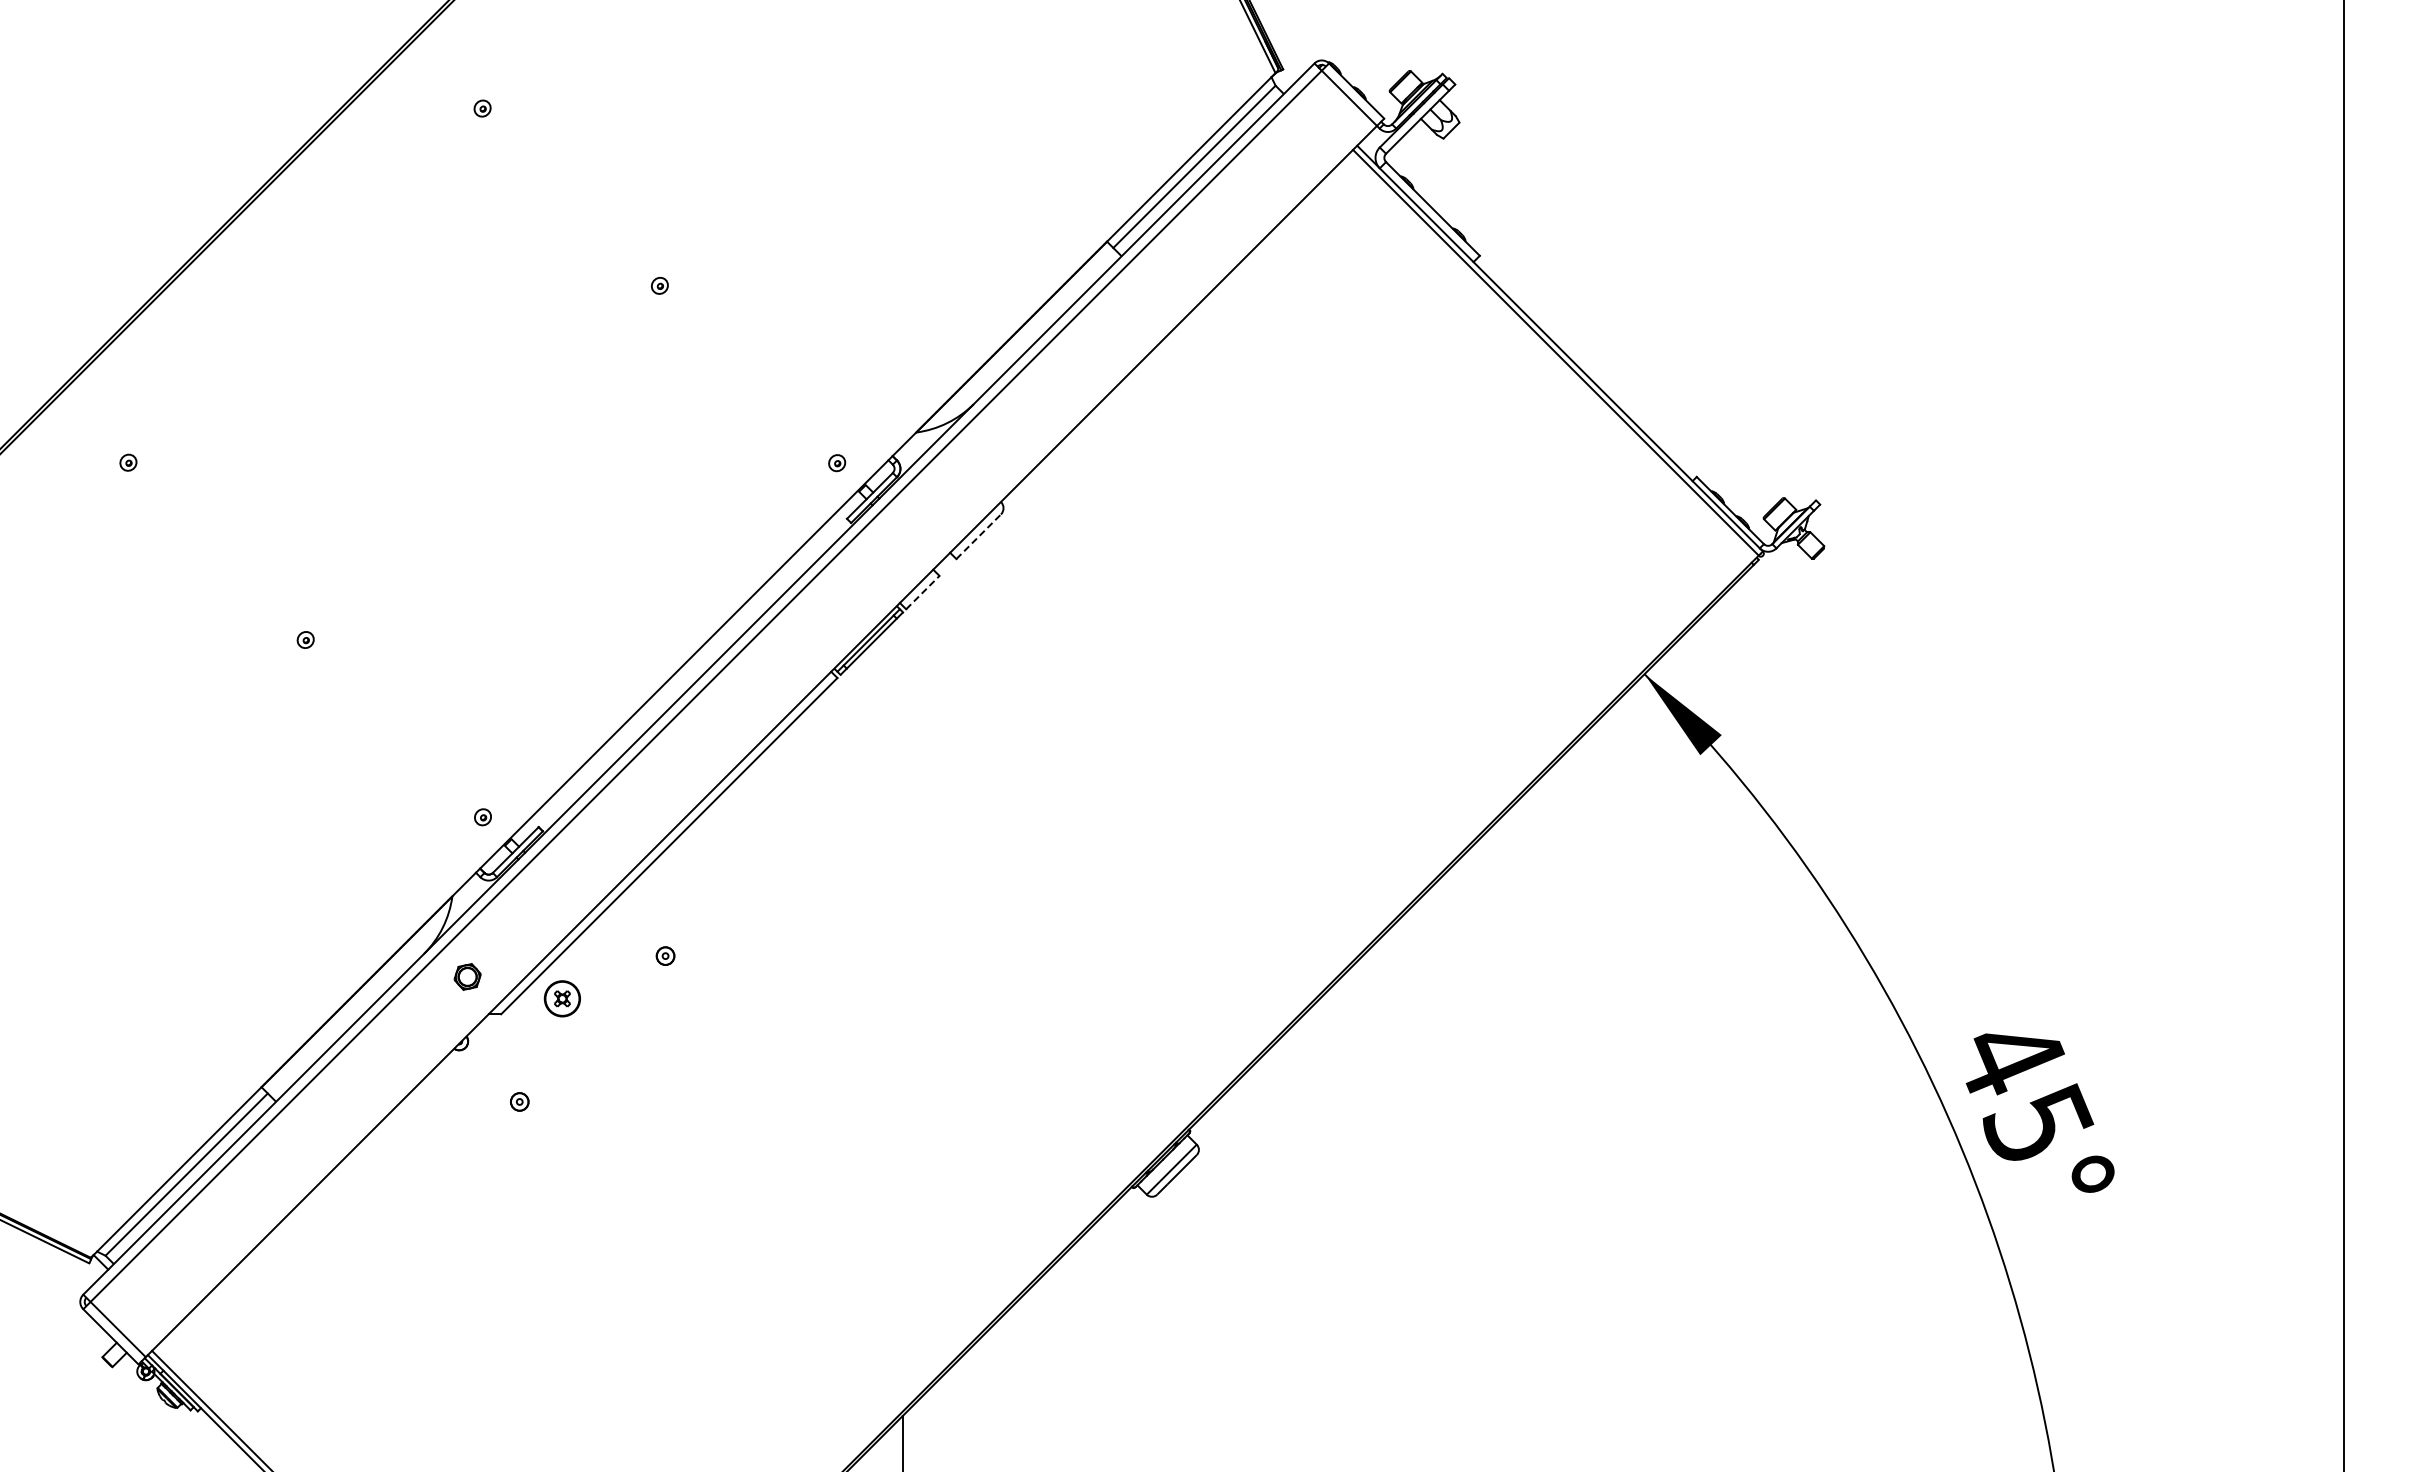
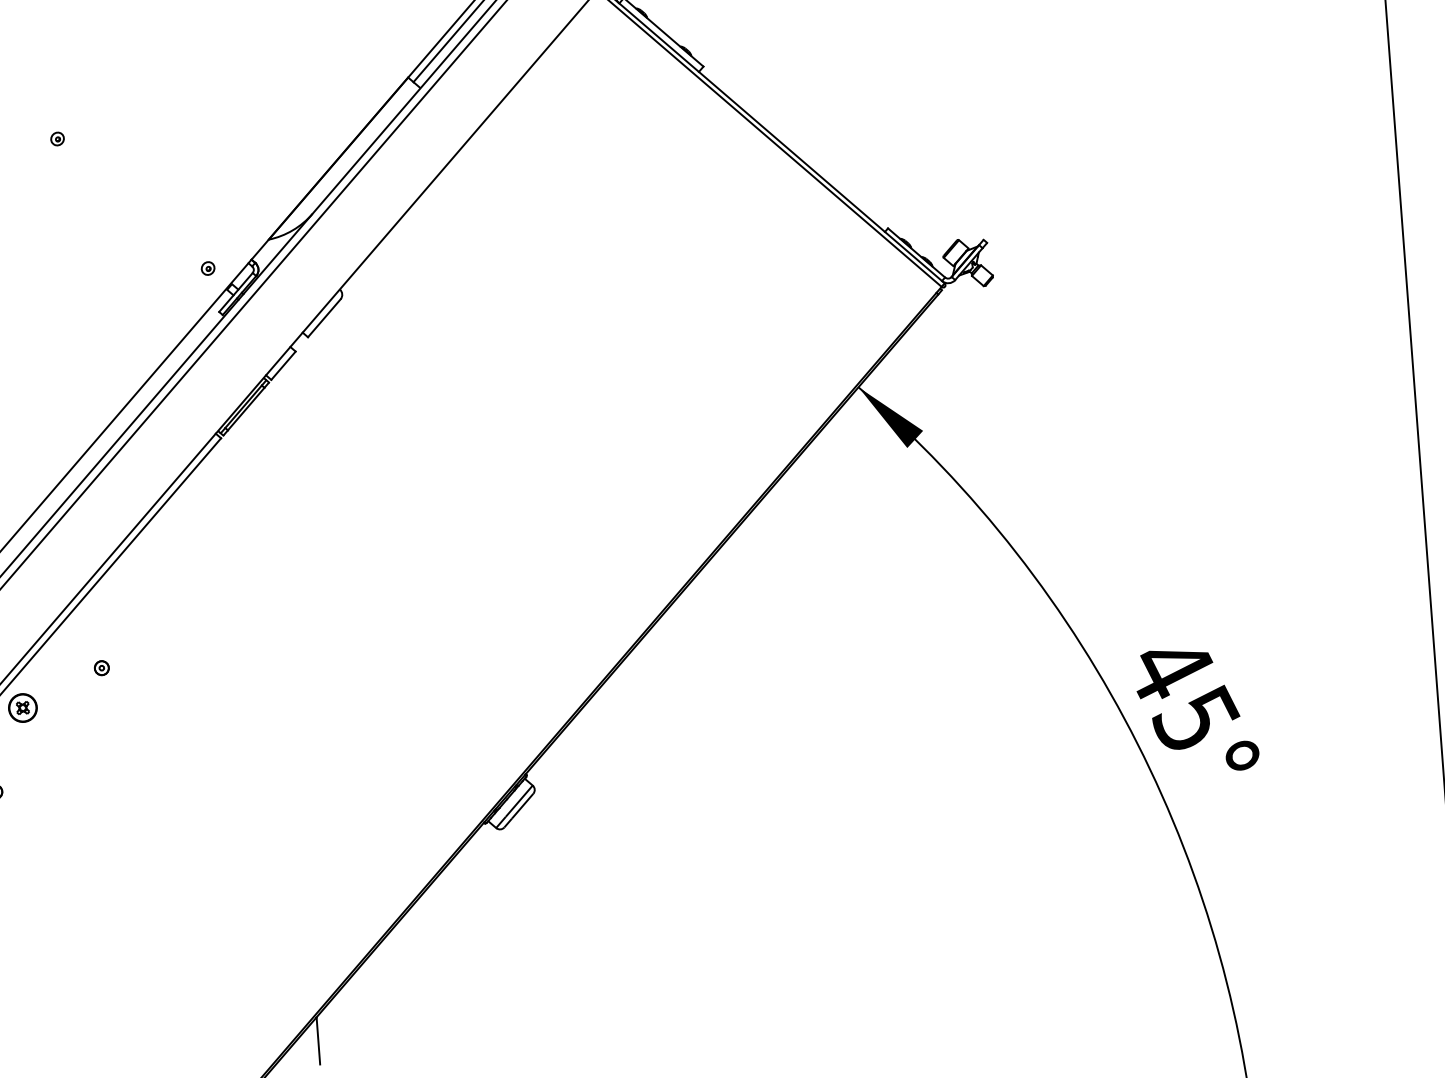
line: (978, 536) -> (324, 318), dashed -> solid
line: (922, 592) -> (283, 365), dashed -> solid

